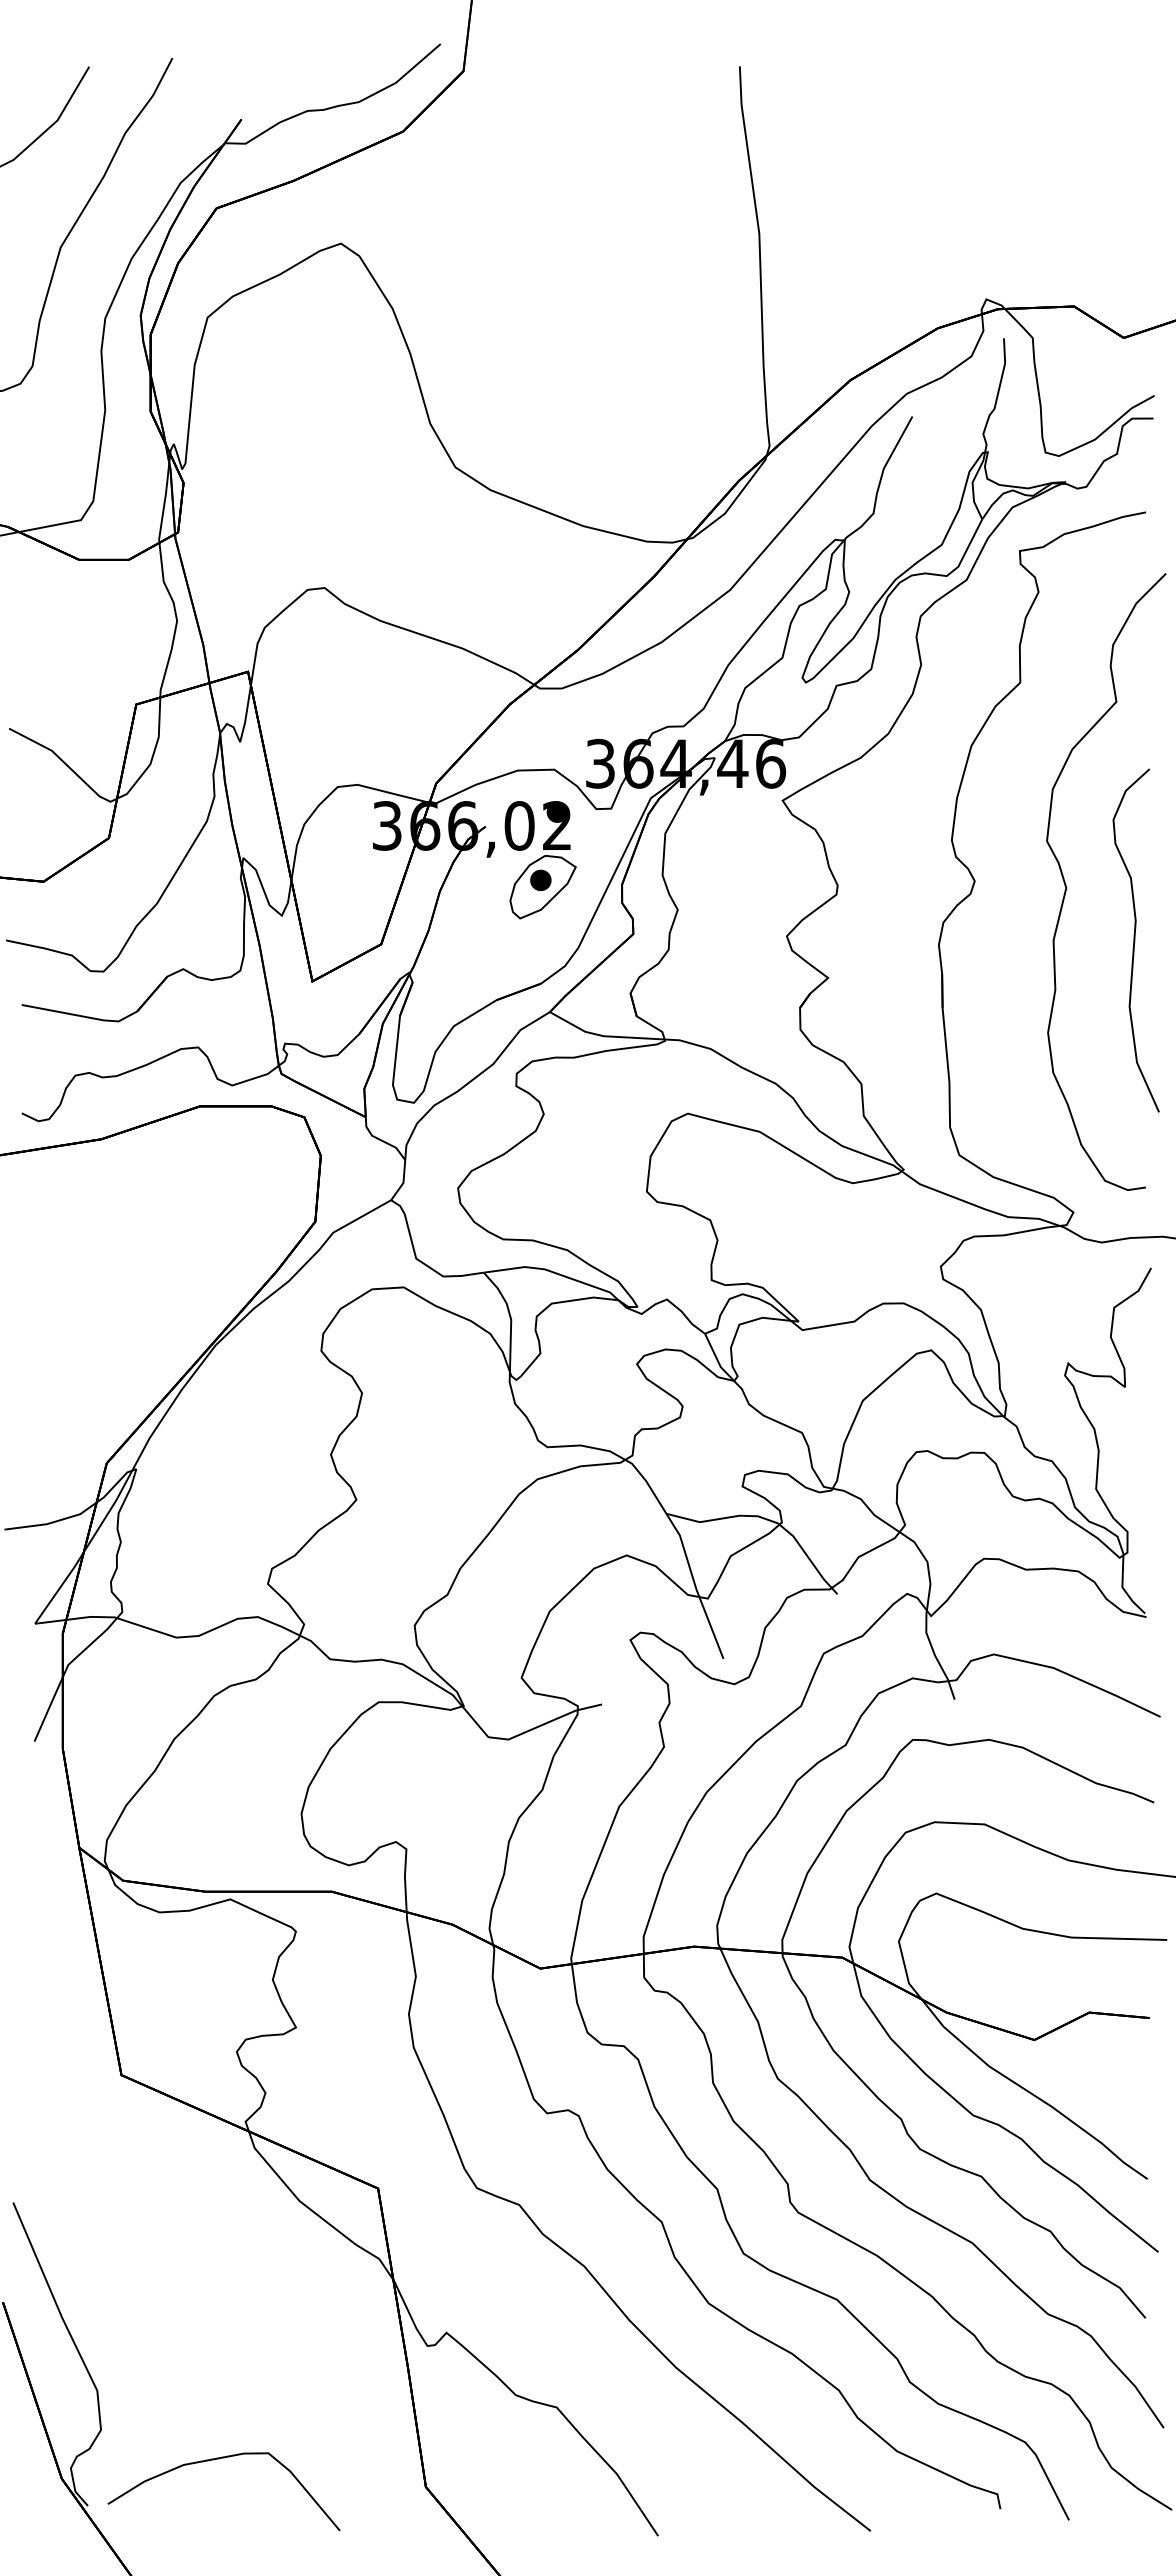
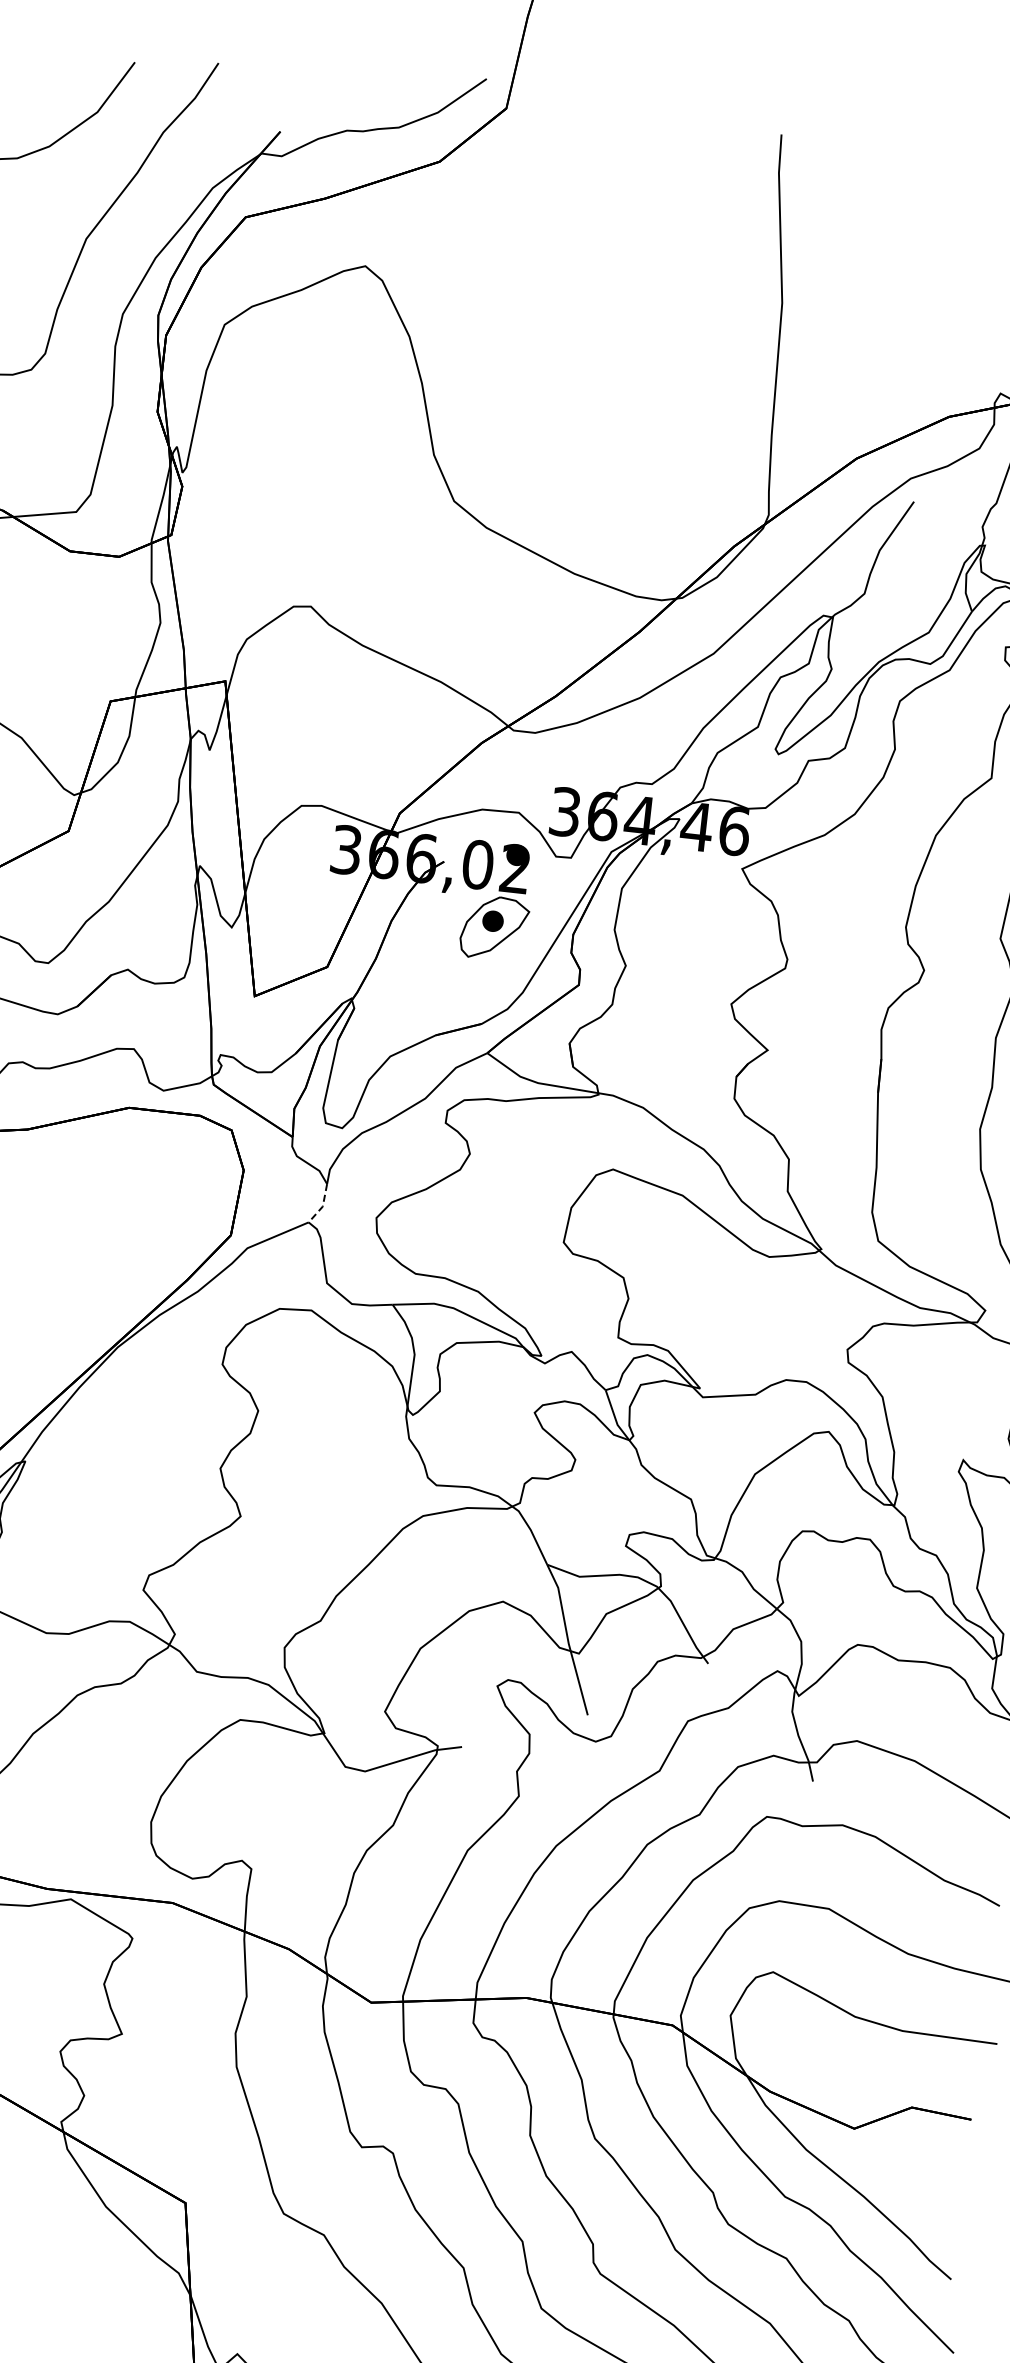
line: (403, 1182) -> (322, 1206), solid -> dashed

